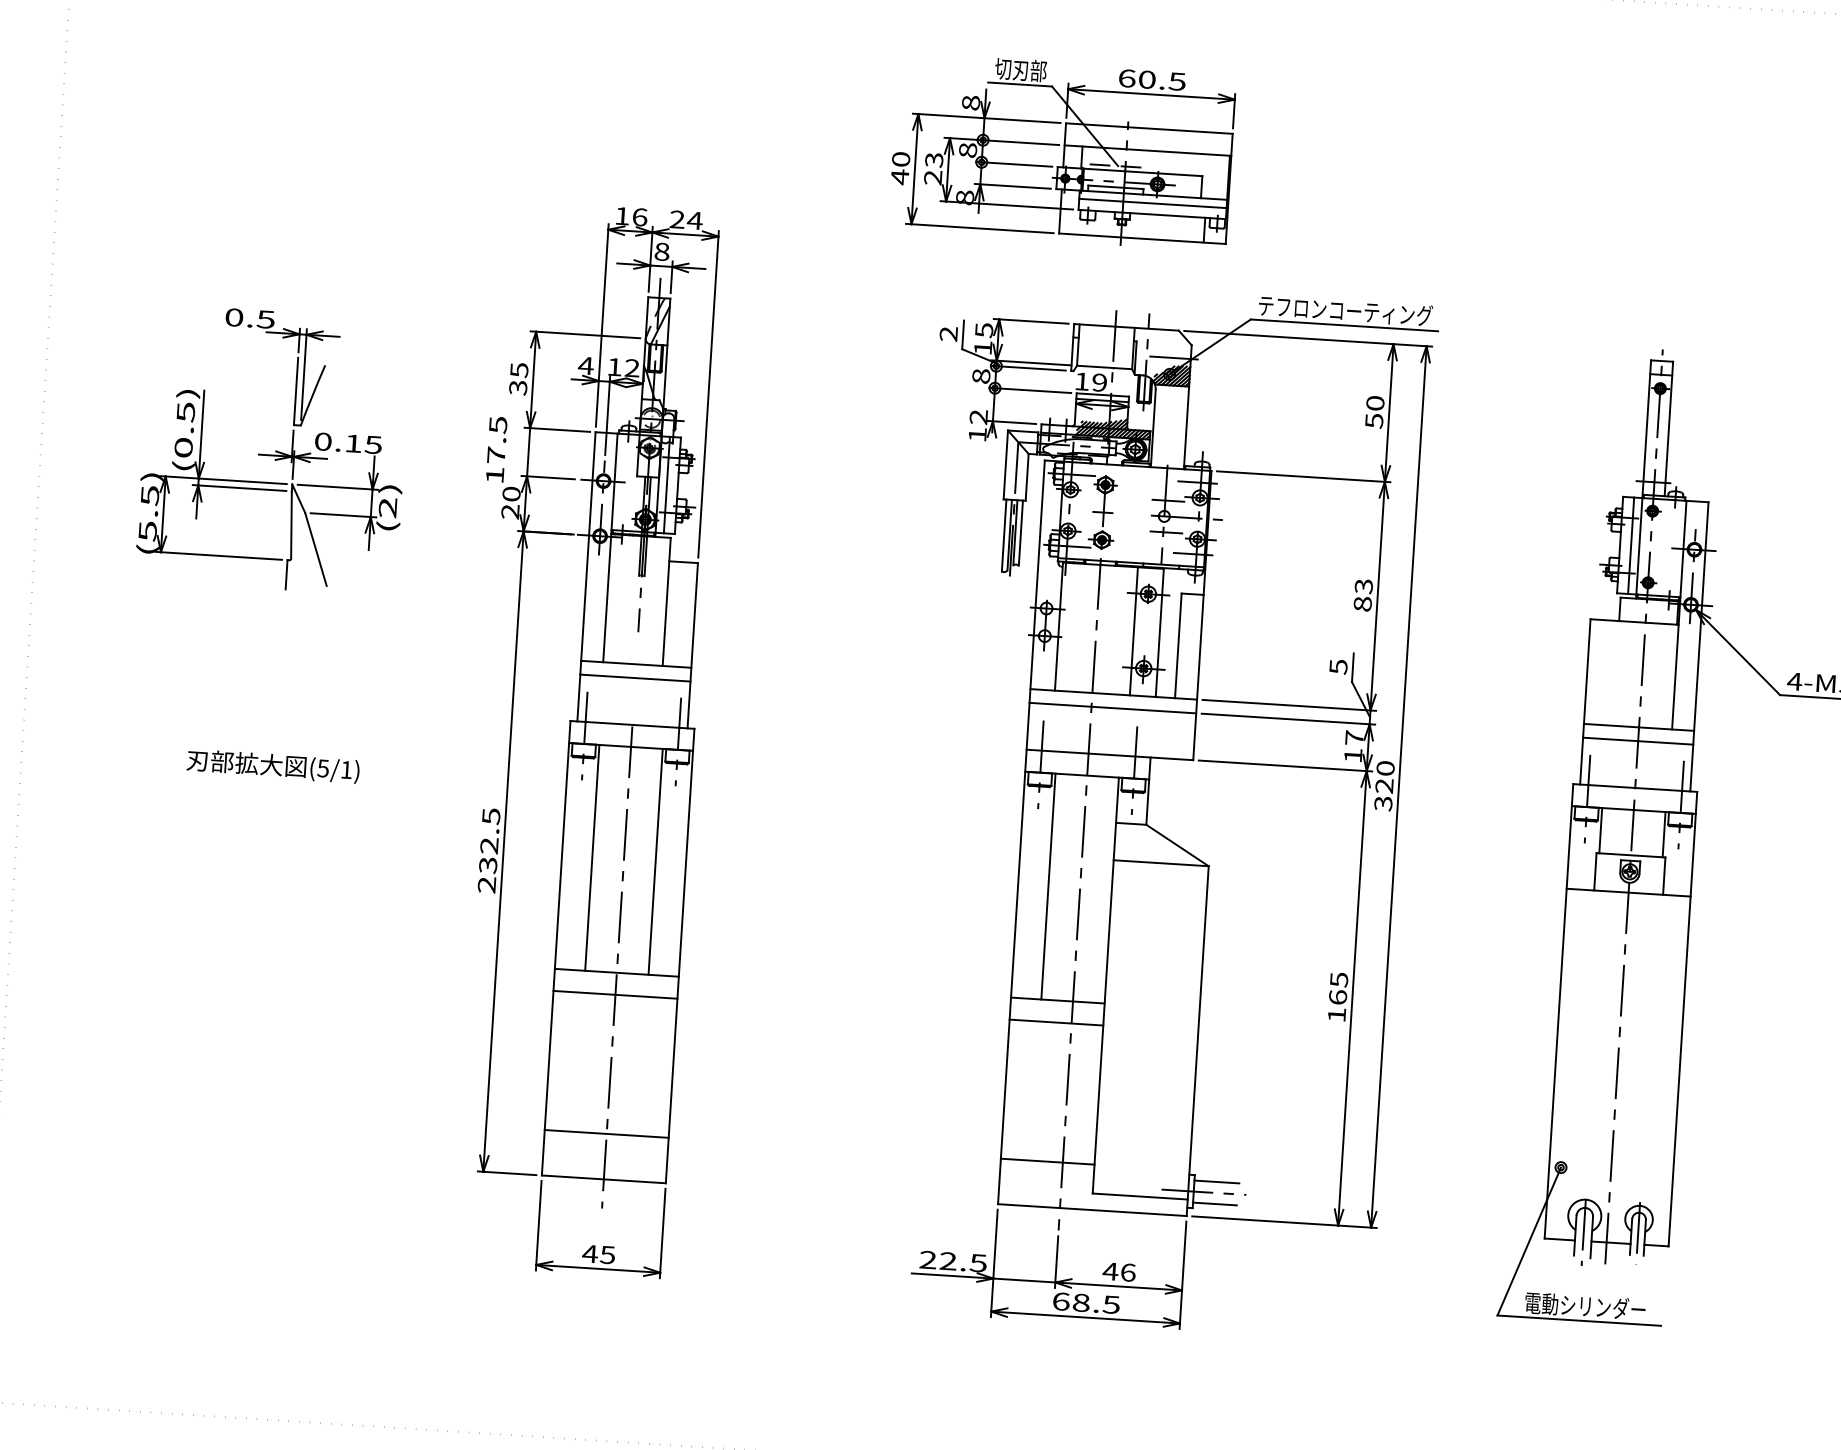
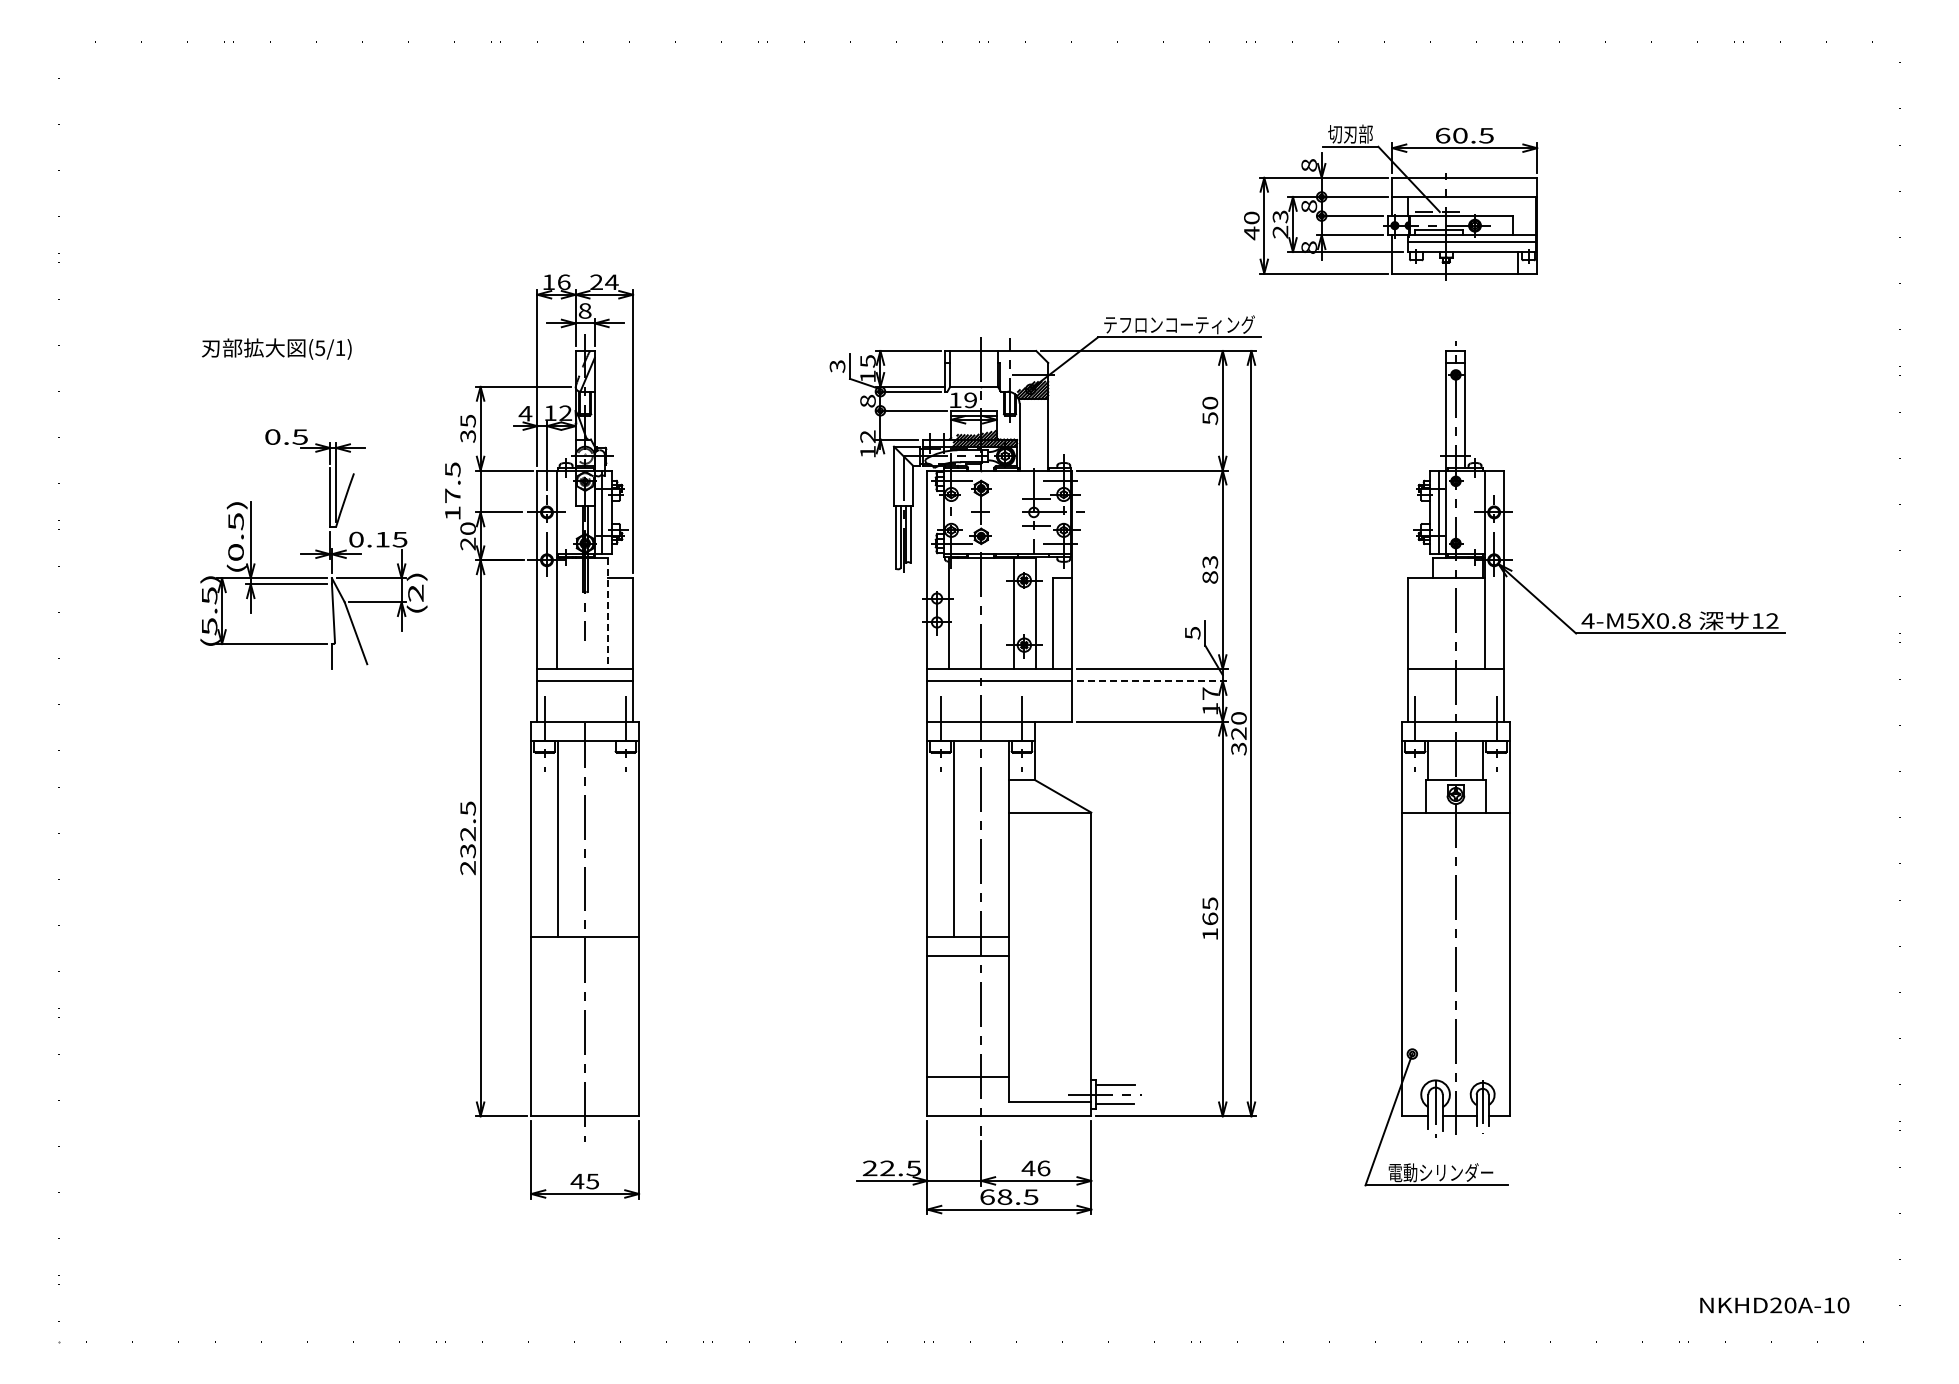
part: (1063, 151) -> (1391, 202), moved
text: (948, 334) -> (837, 366), 2 -> 3
part: (273, 449) -> (313, 549), moved
line: (667, 601) -> (608, 613), solid -> dashed
line: (1288, 719) -> (1152, 681), solid -> dashed
line: (1637, 741) -> (1455, 681), removed
text: (272, 765) -> (276, 348), moved
line: (655, 861) -> (612, 838), removed
line: (615, 995) -> (585, 956), removed
line: (607, 1133) -> (585, 1076), removed

